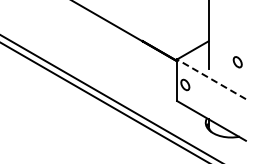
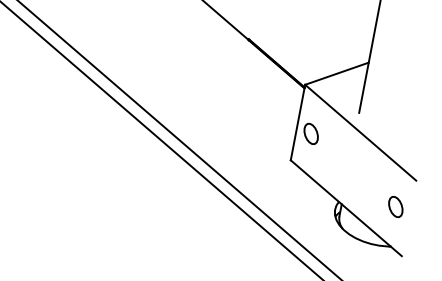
part: (237, 62) -> (395, 207), moved
line: (211, 79) -> (360, 133), dashed -> solid

